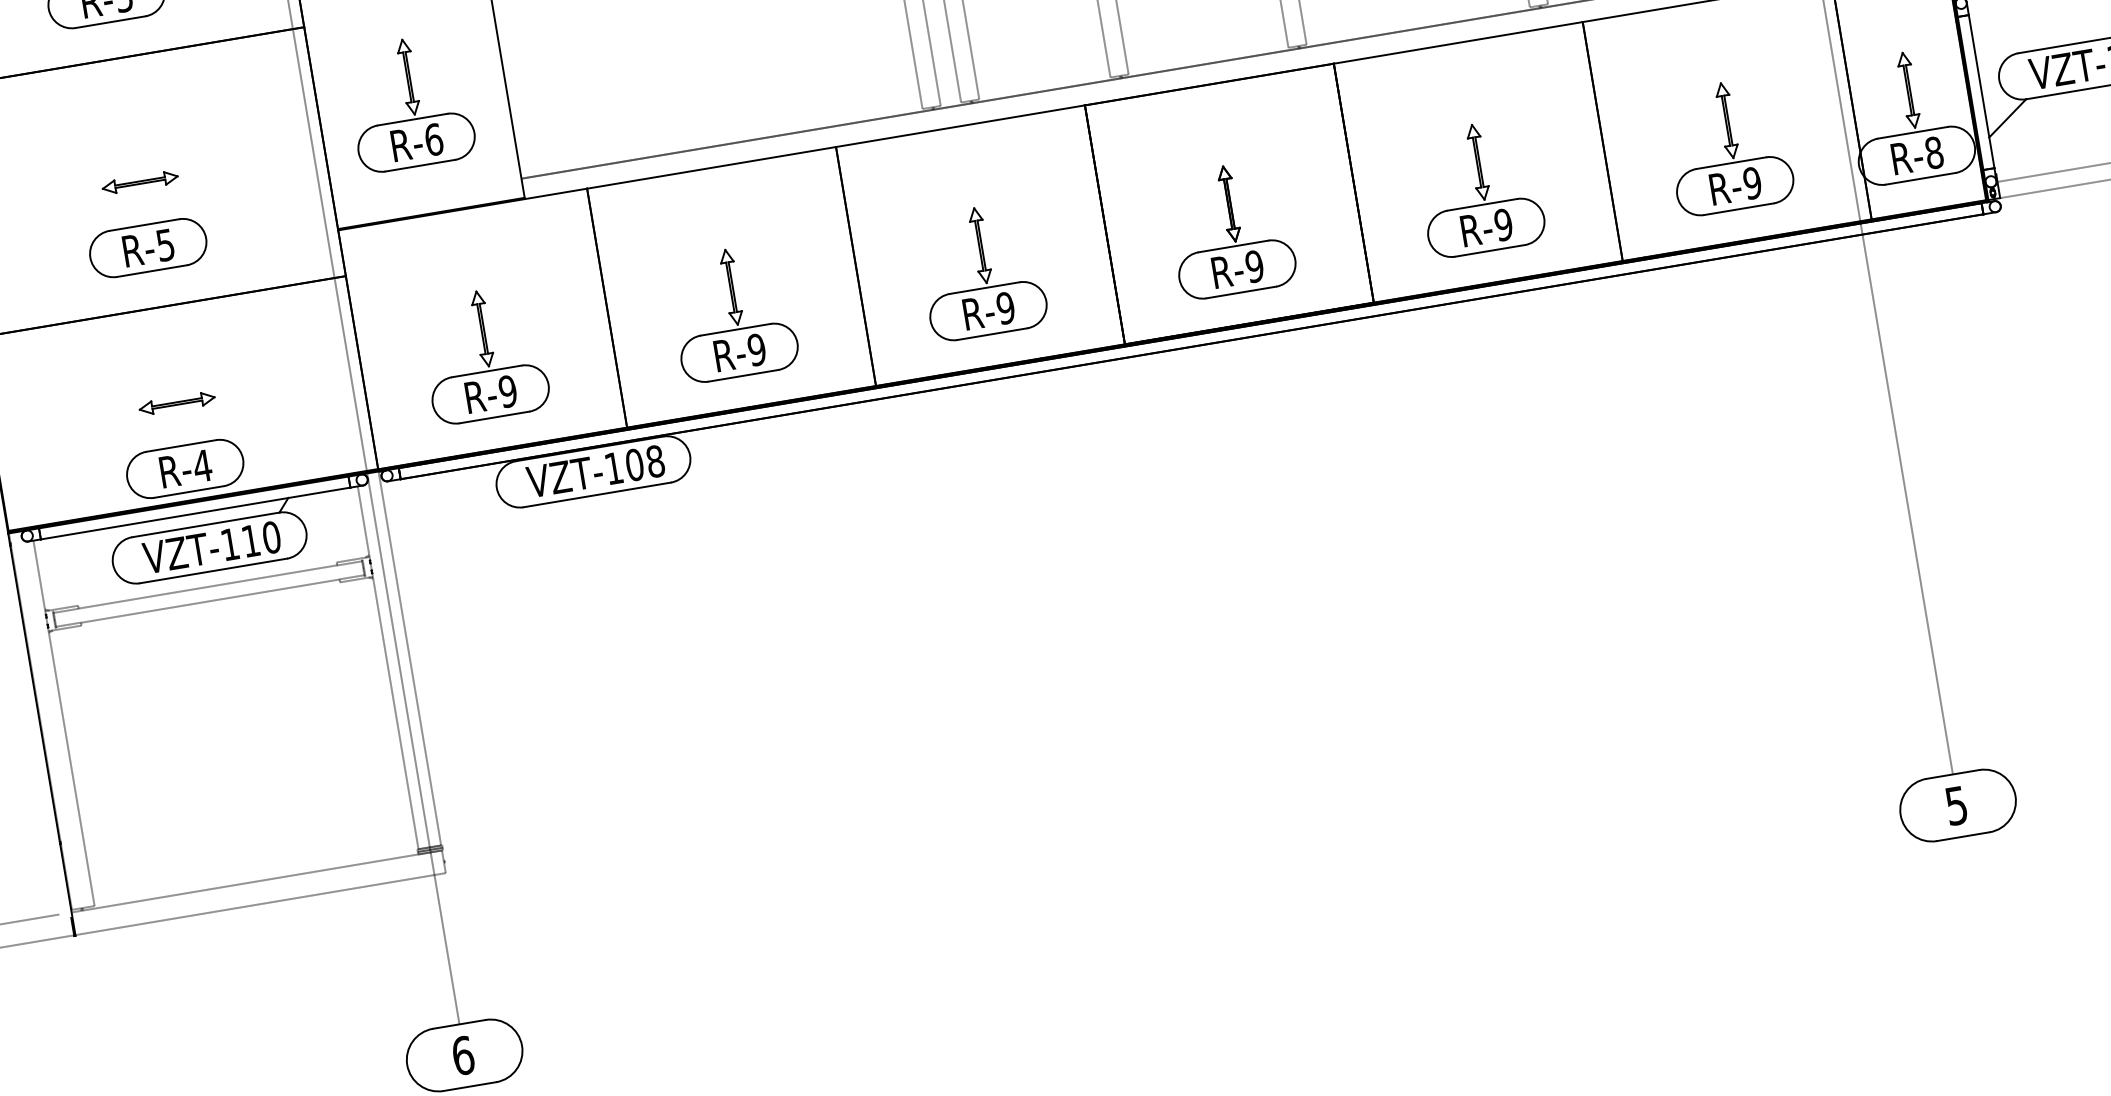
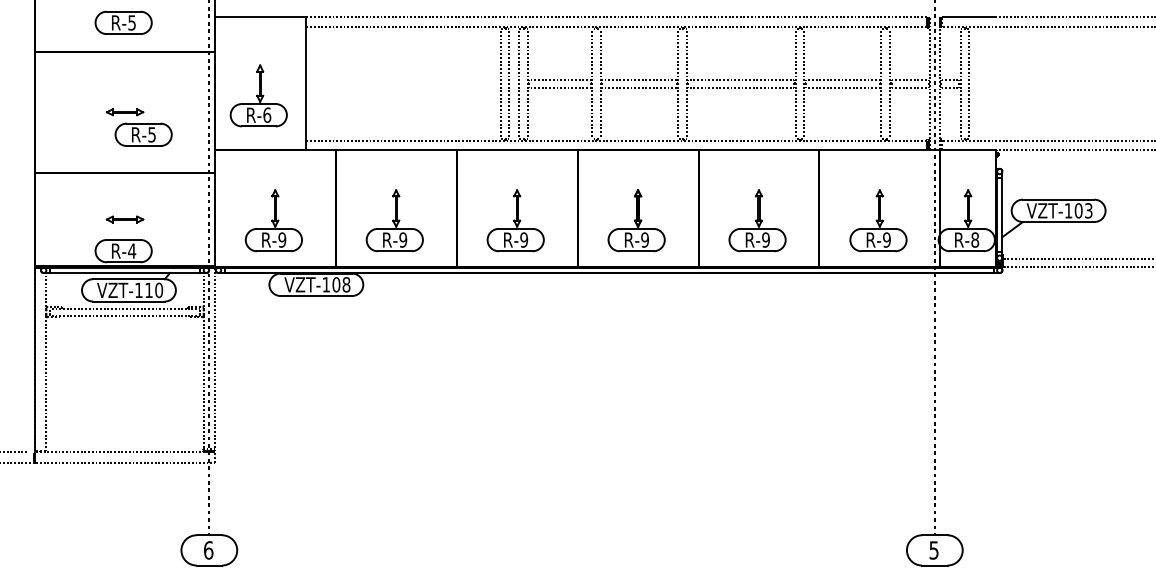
part: (147, 247) -> (143, 134), moved

